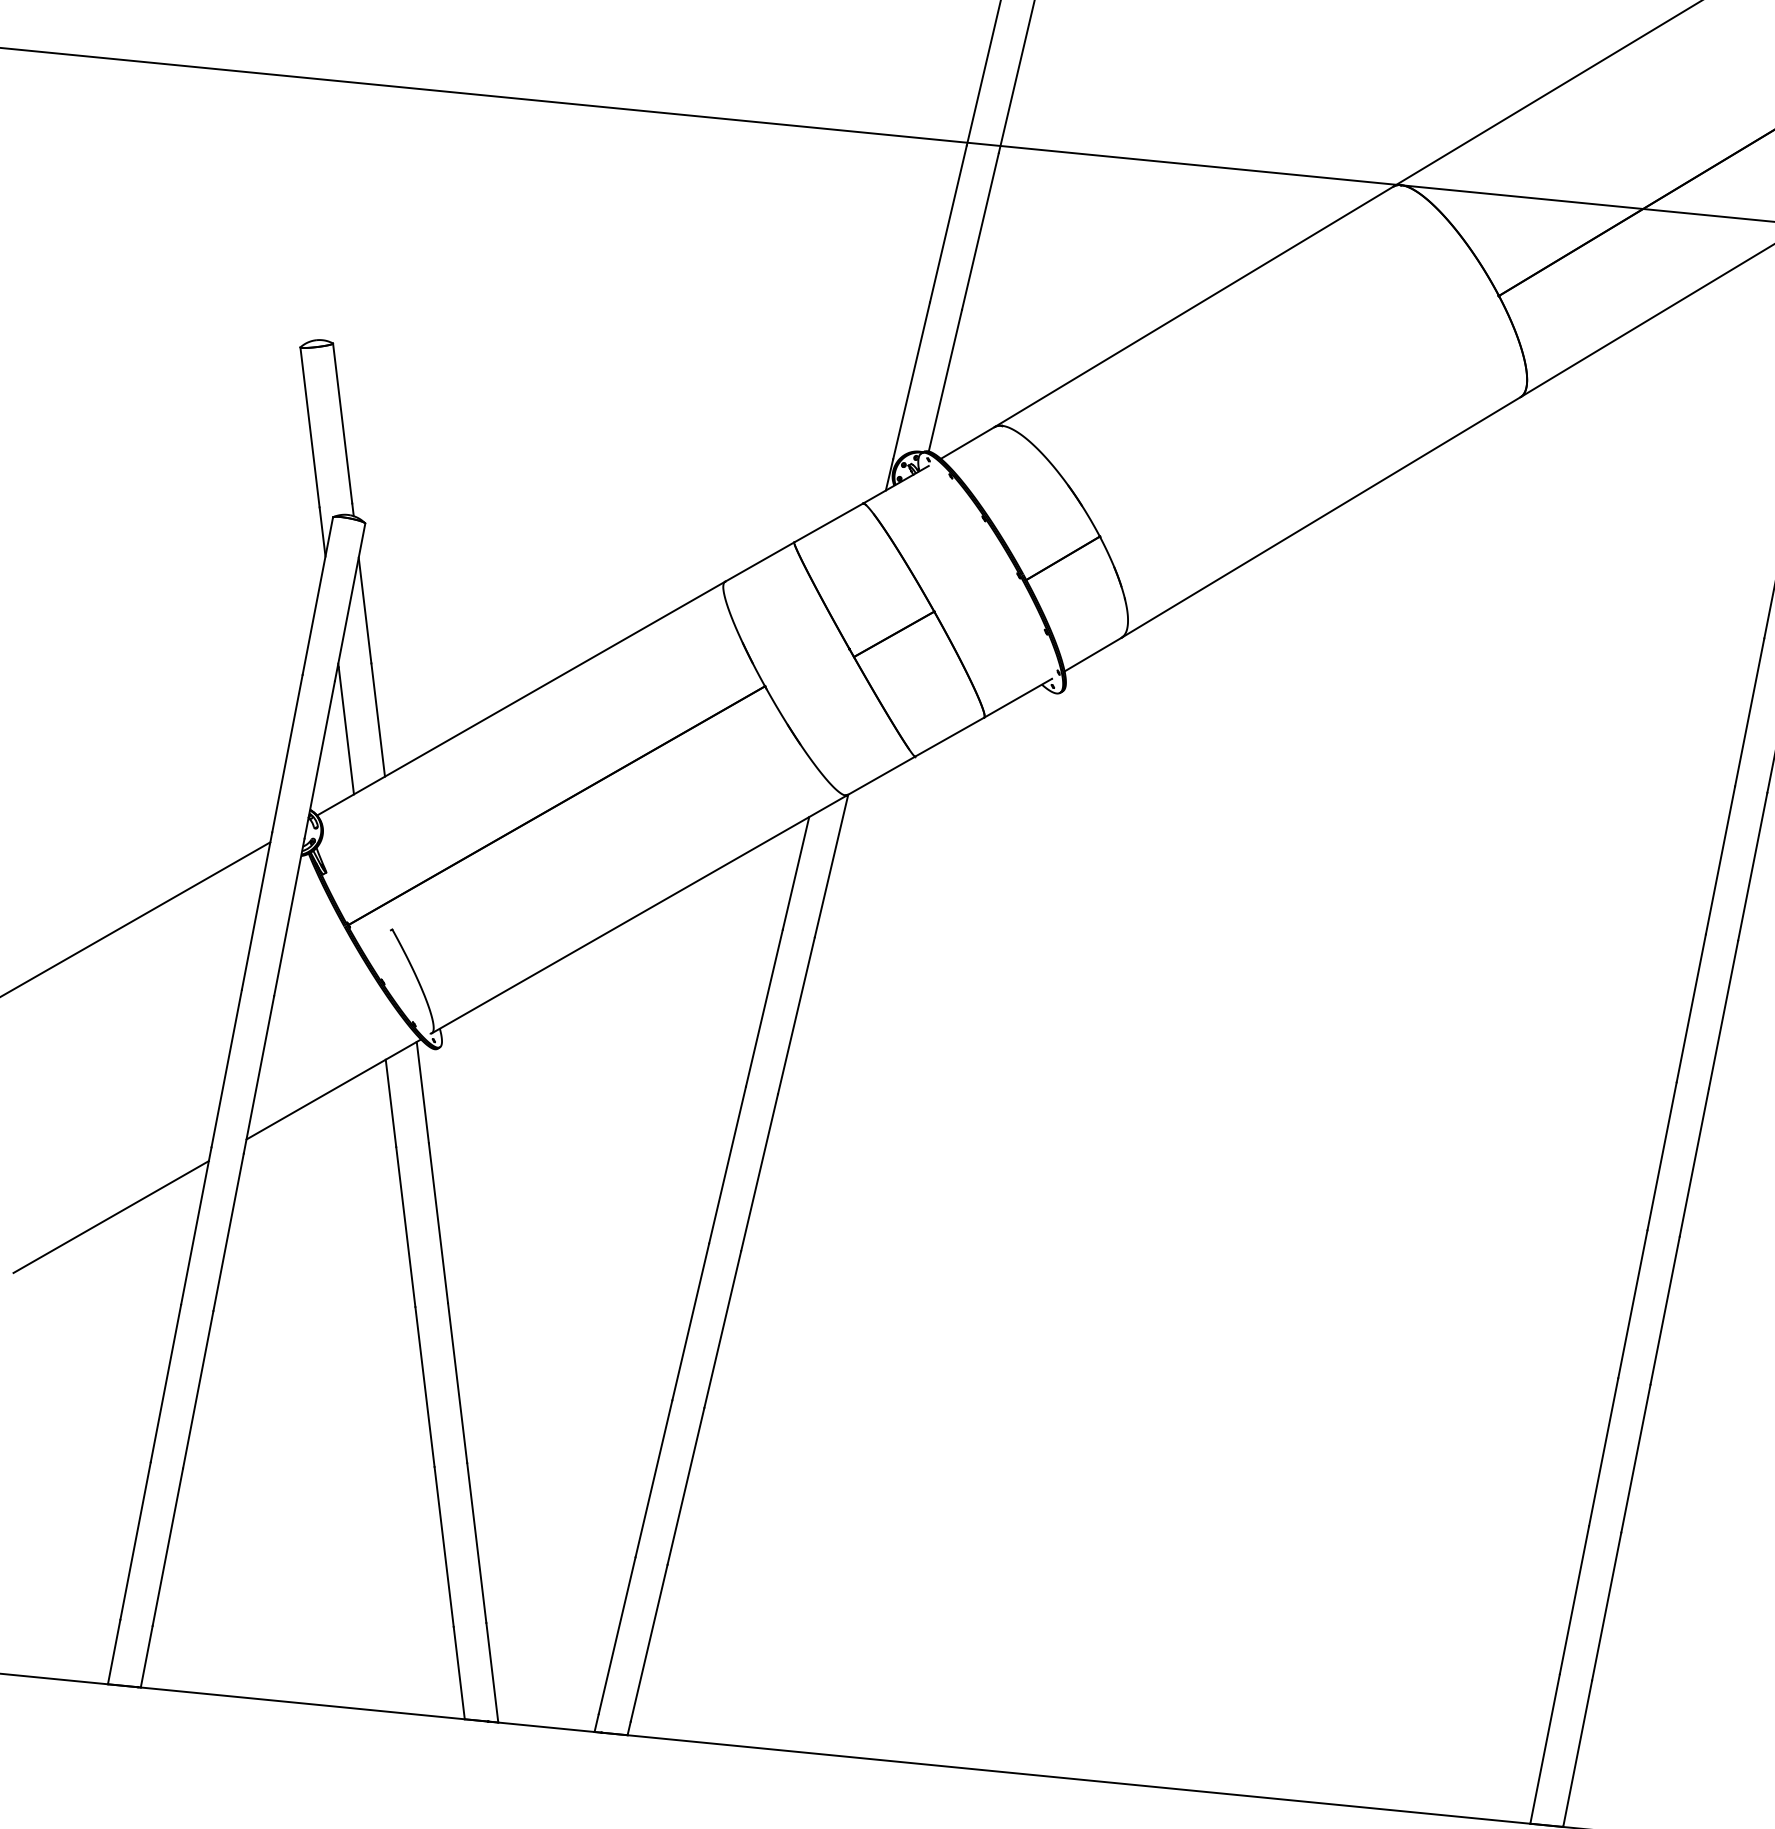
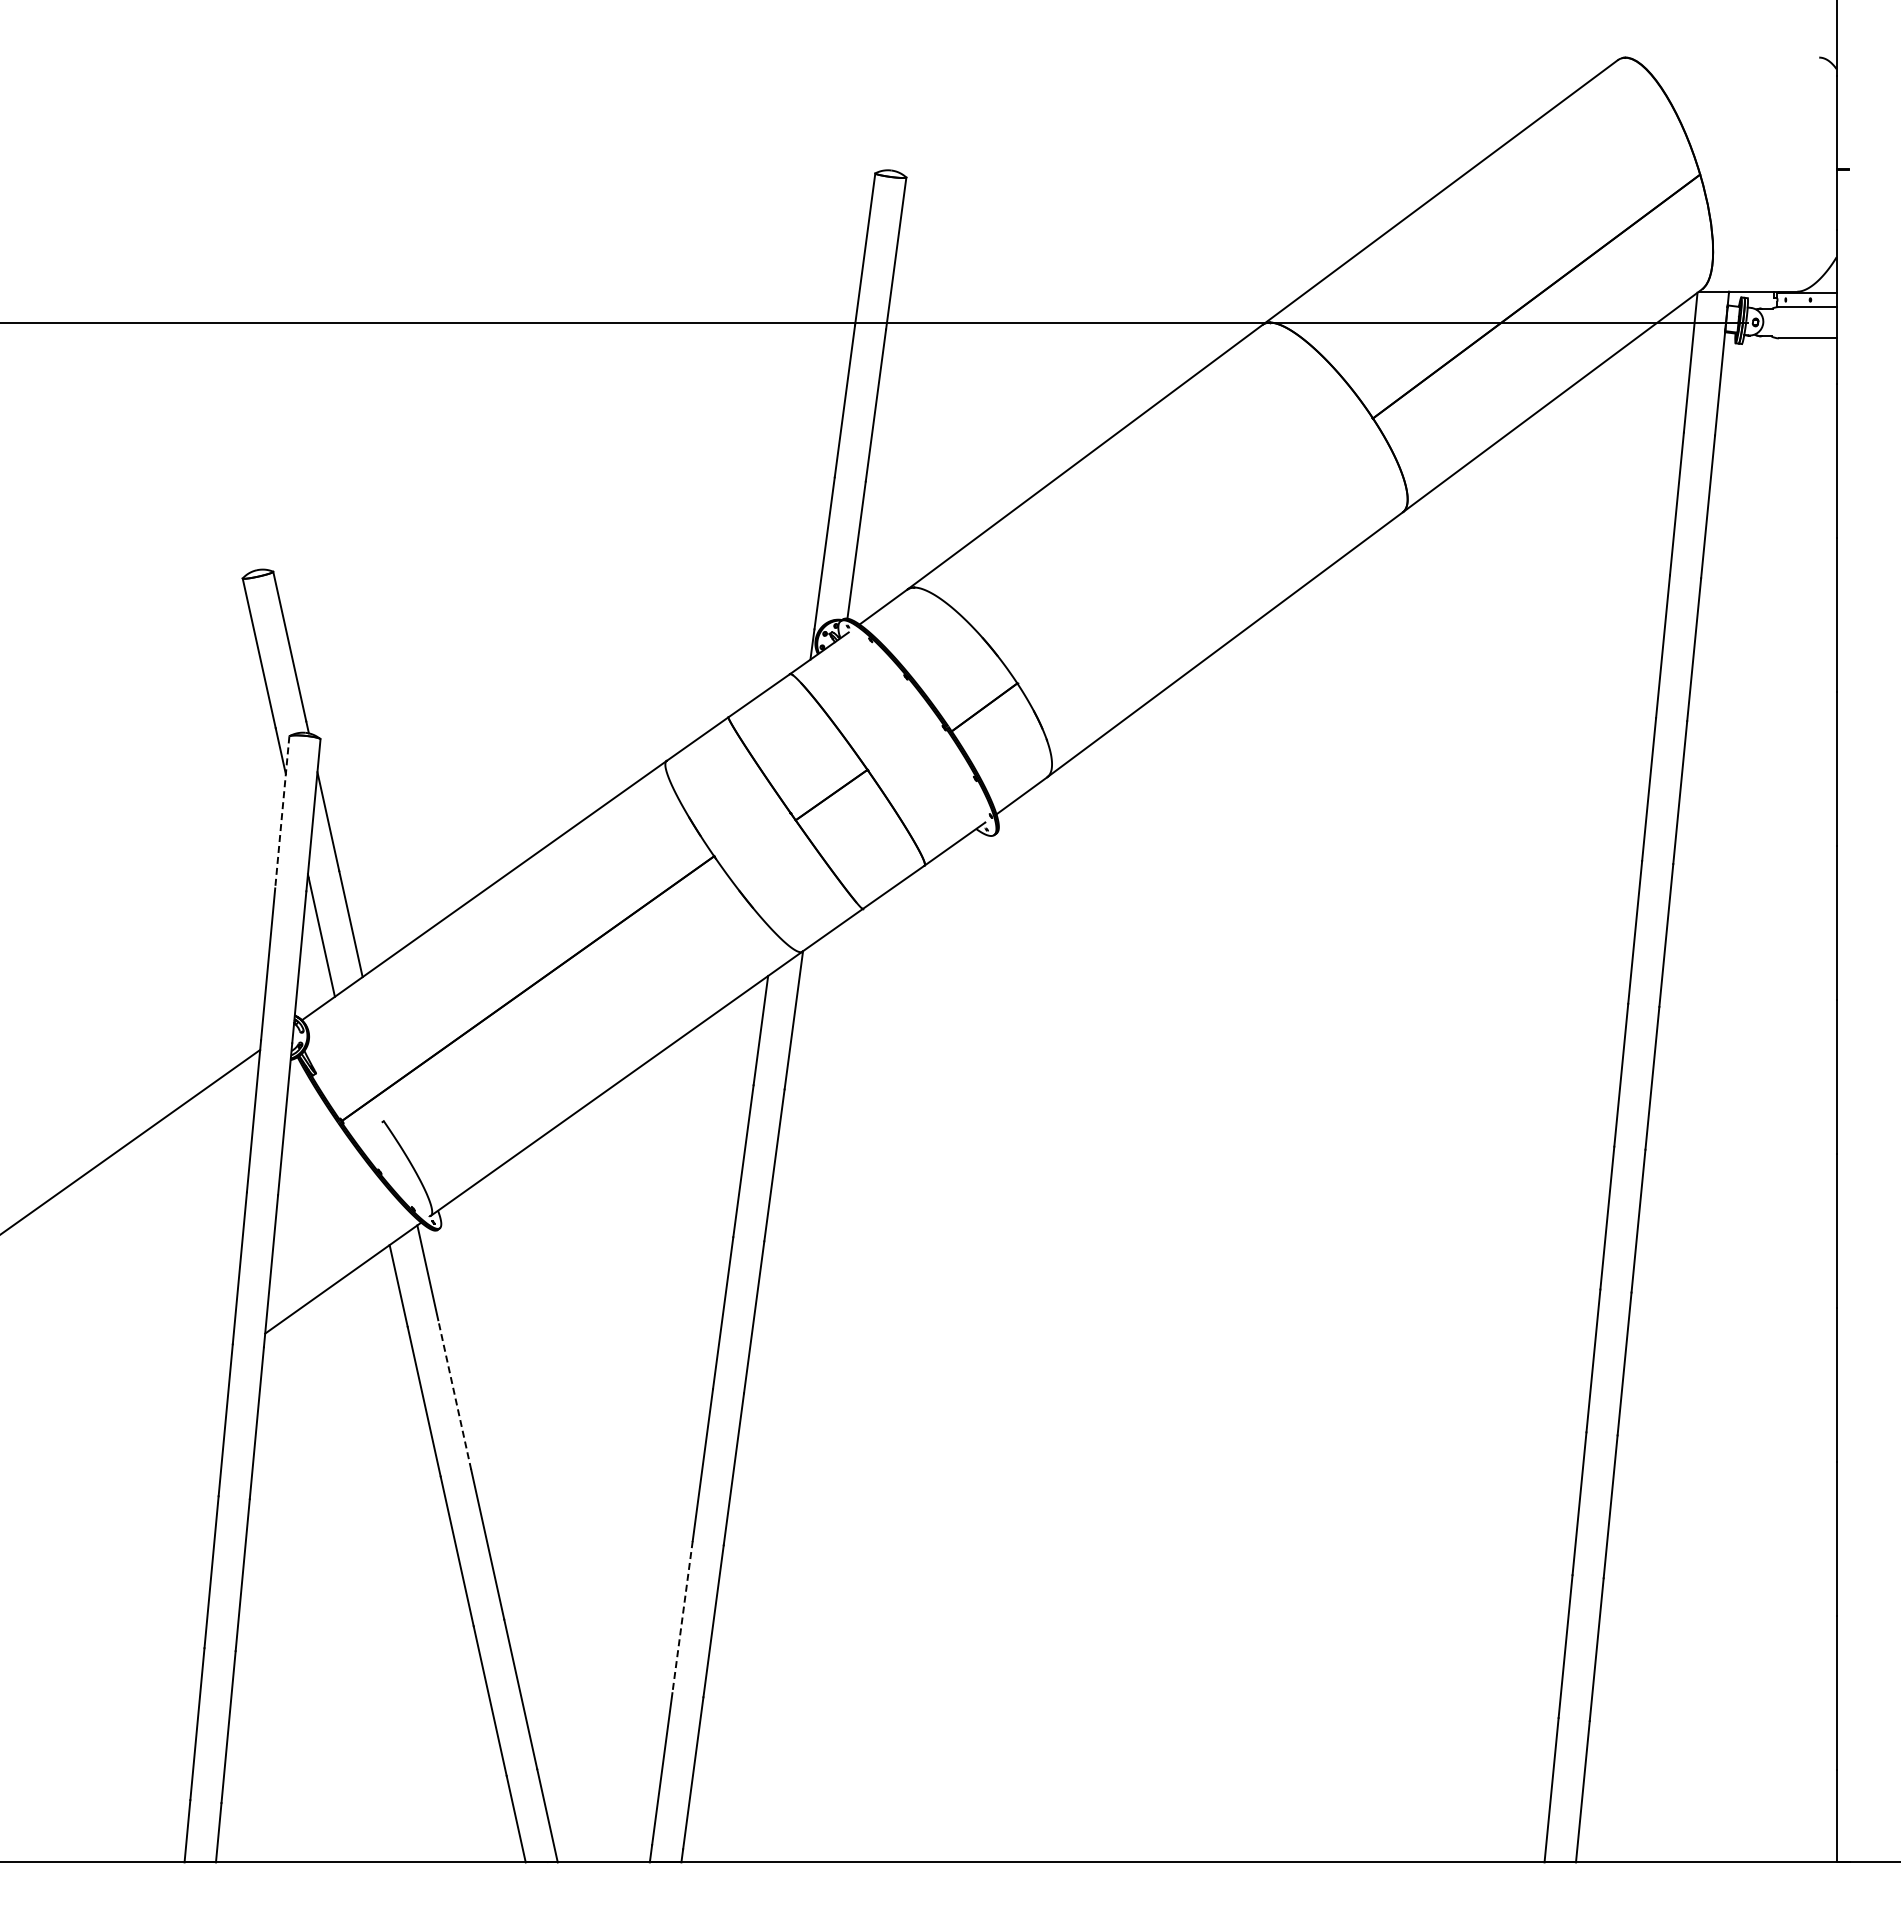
line: (318, 596) -> (282, 812), solid -> dashed
line: (110, 1216) -> (143, 1419), removed
line: (438, 1223) -> (454, 1395), solid -> dashed
line: (653, 1479) -> (682, 1617), solid -> dashed

